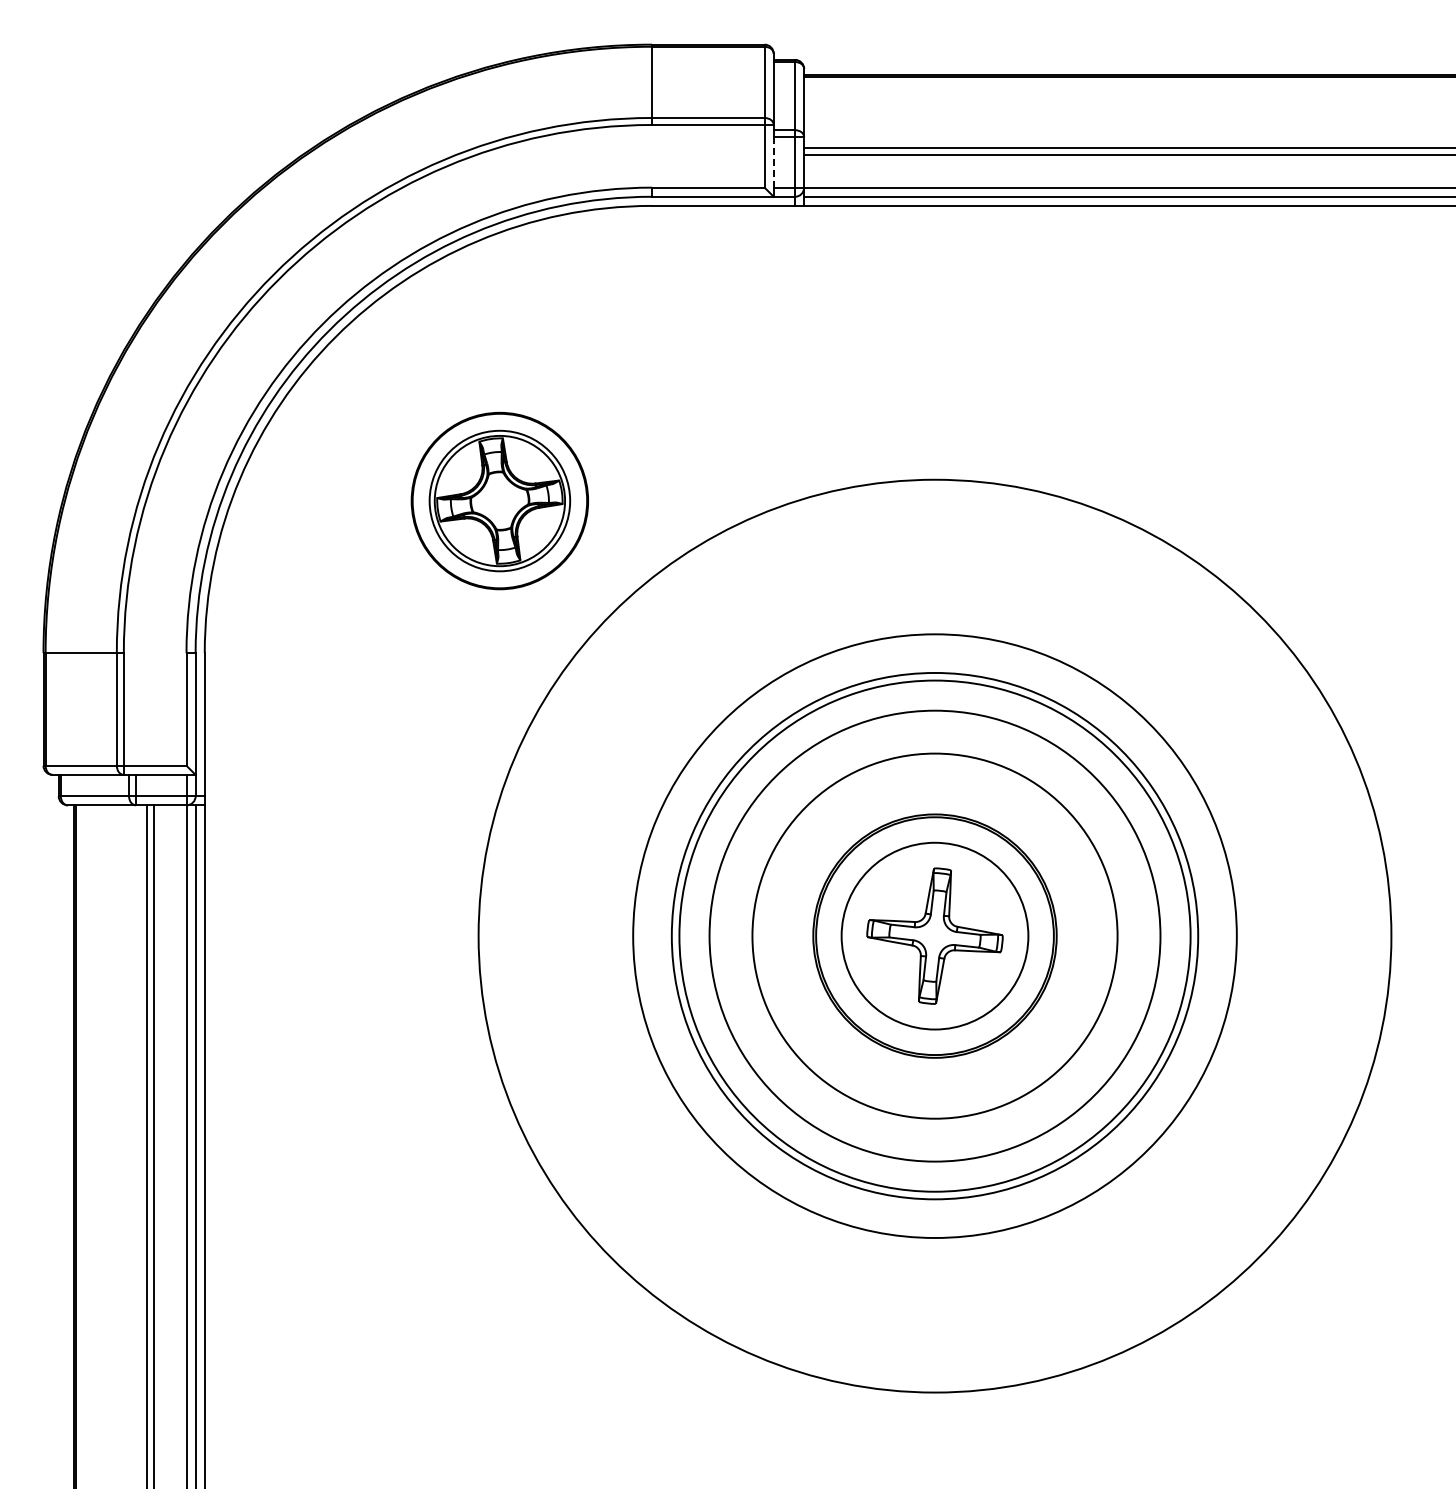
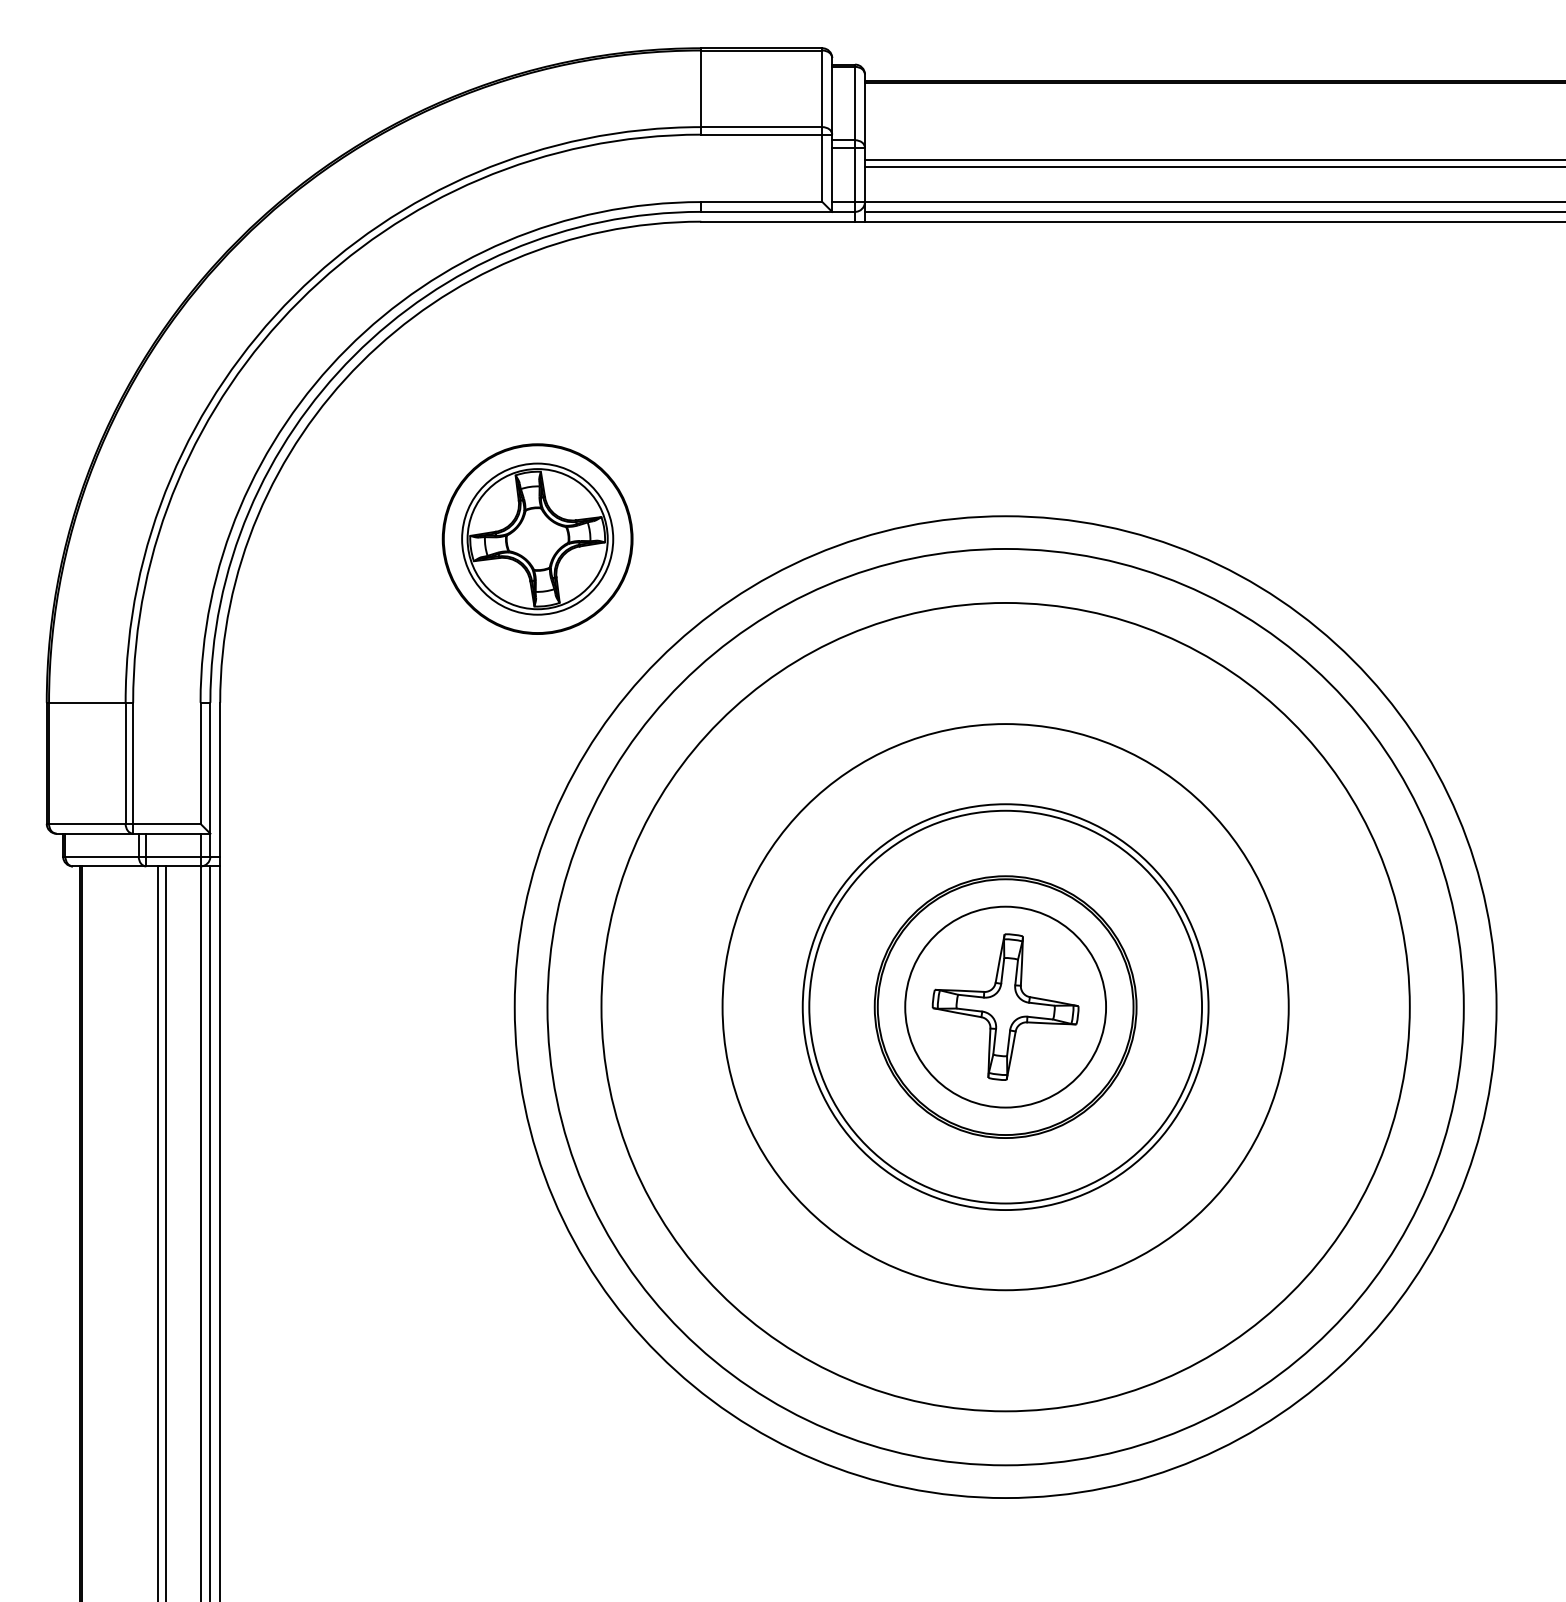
line: (773, 162) -> (831, 175), dashed -> solid
circle: (934, 935) -> (1005, 1006), size x0.62
circle: (934, 935) -> (1005, 1006), size x1.67
circle: (934, 936) -> (1005, 1007), size x1.67

